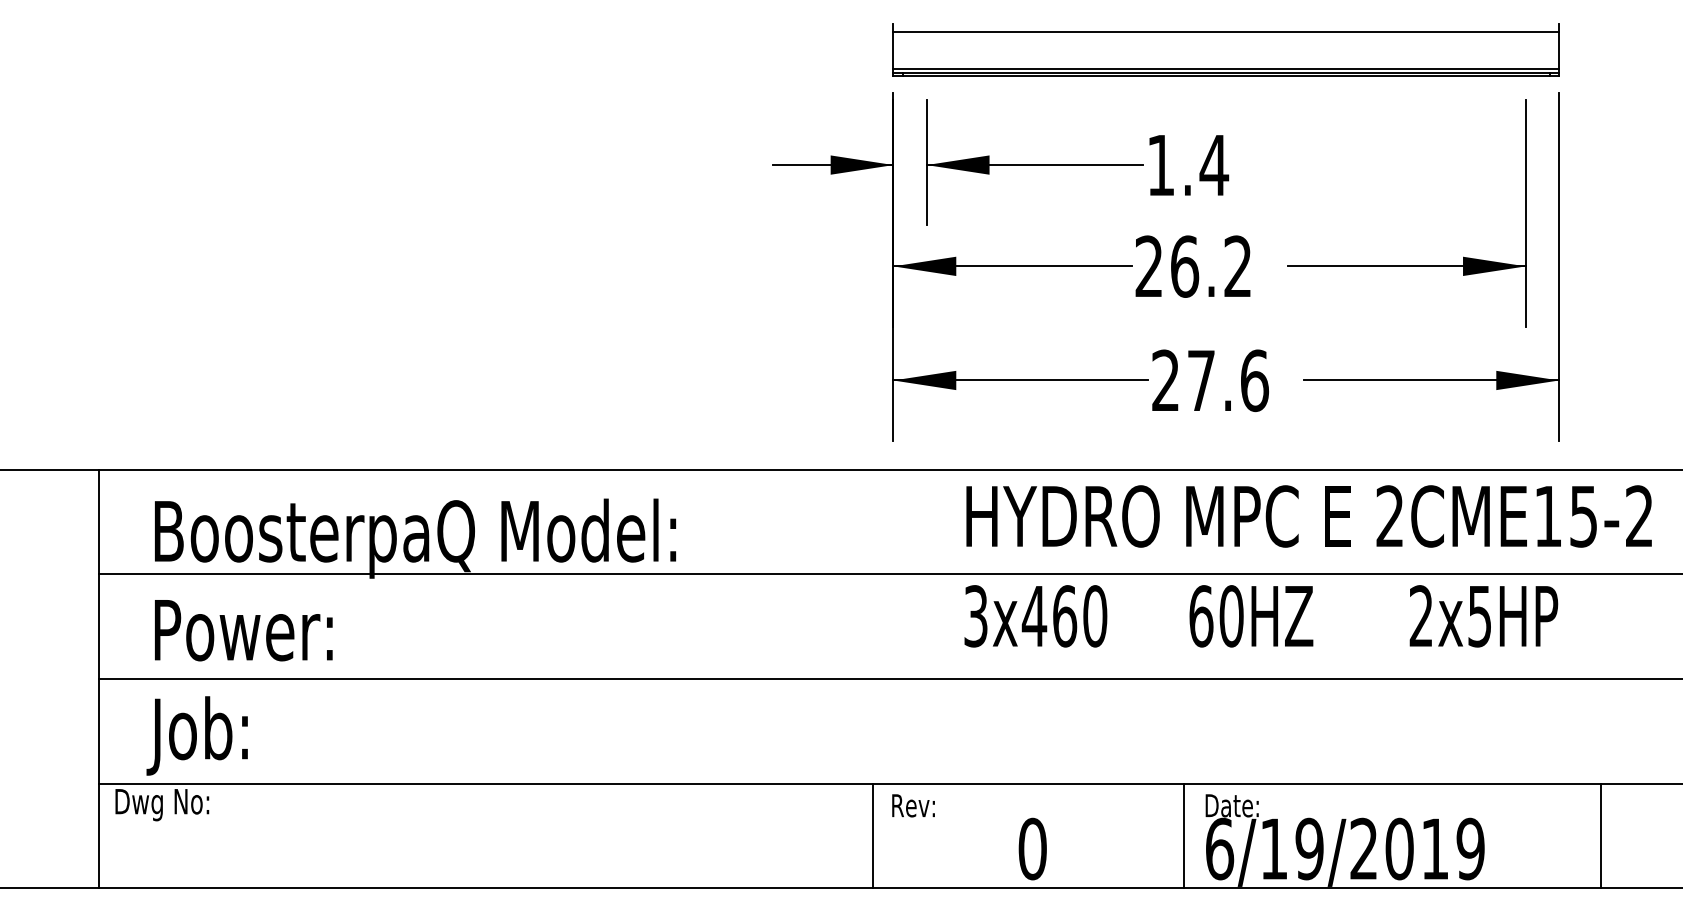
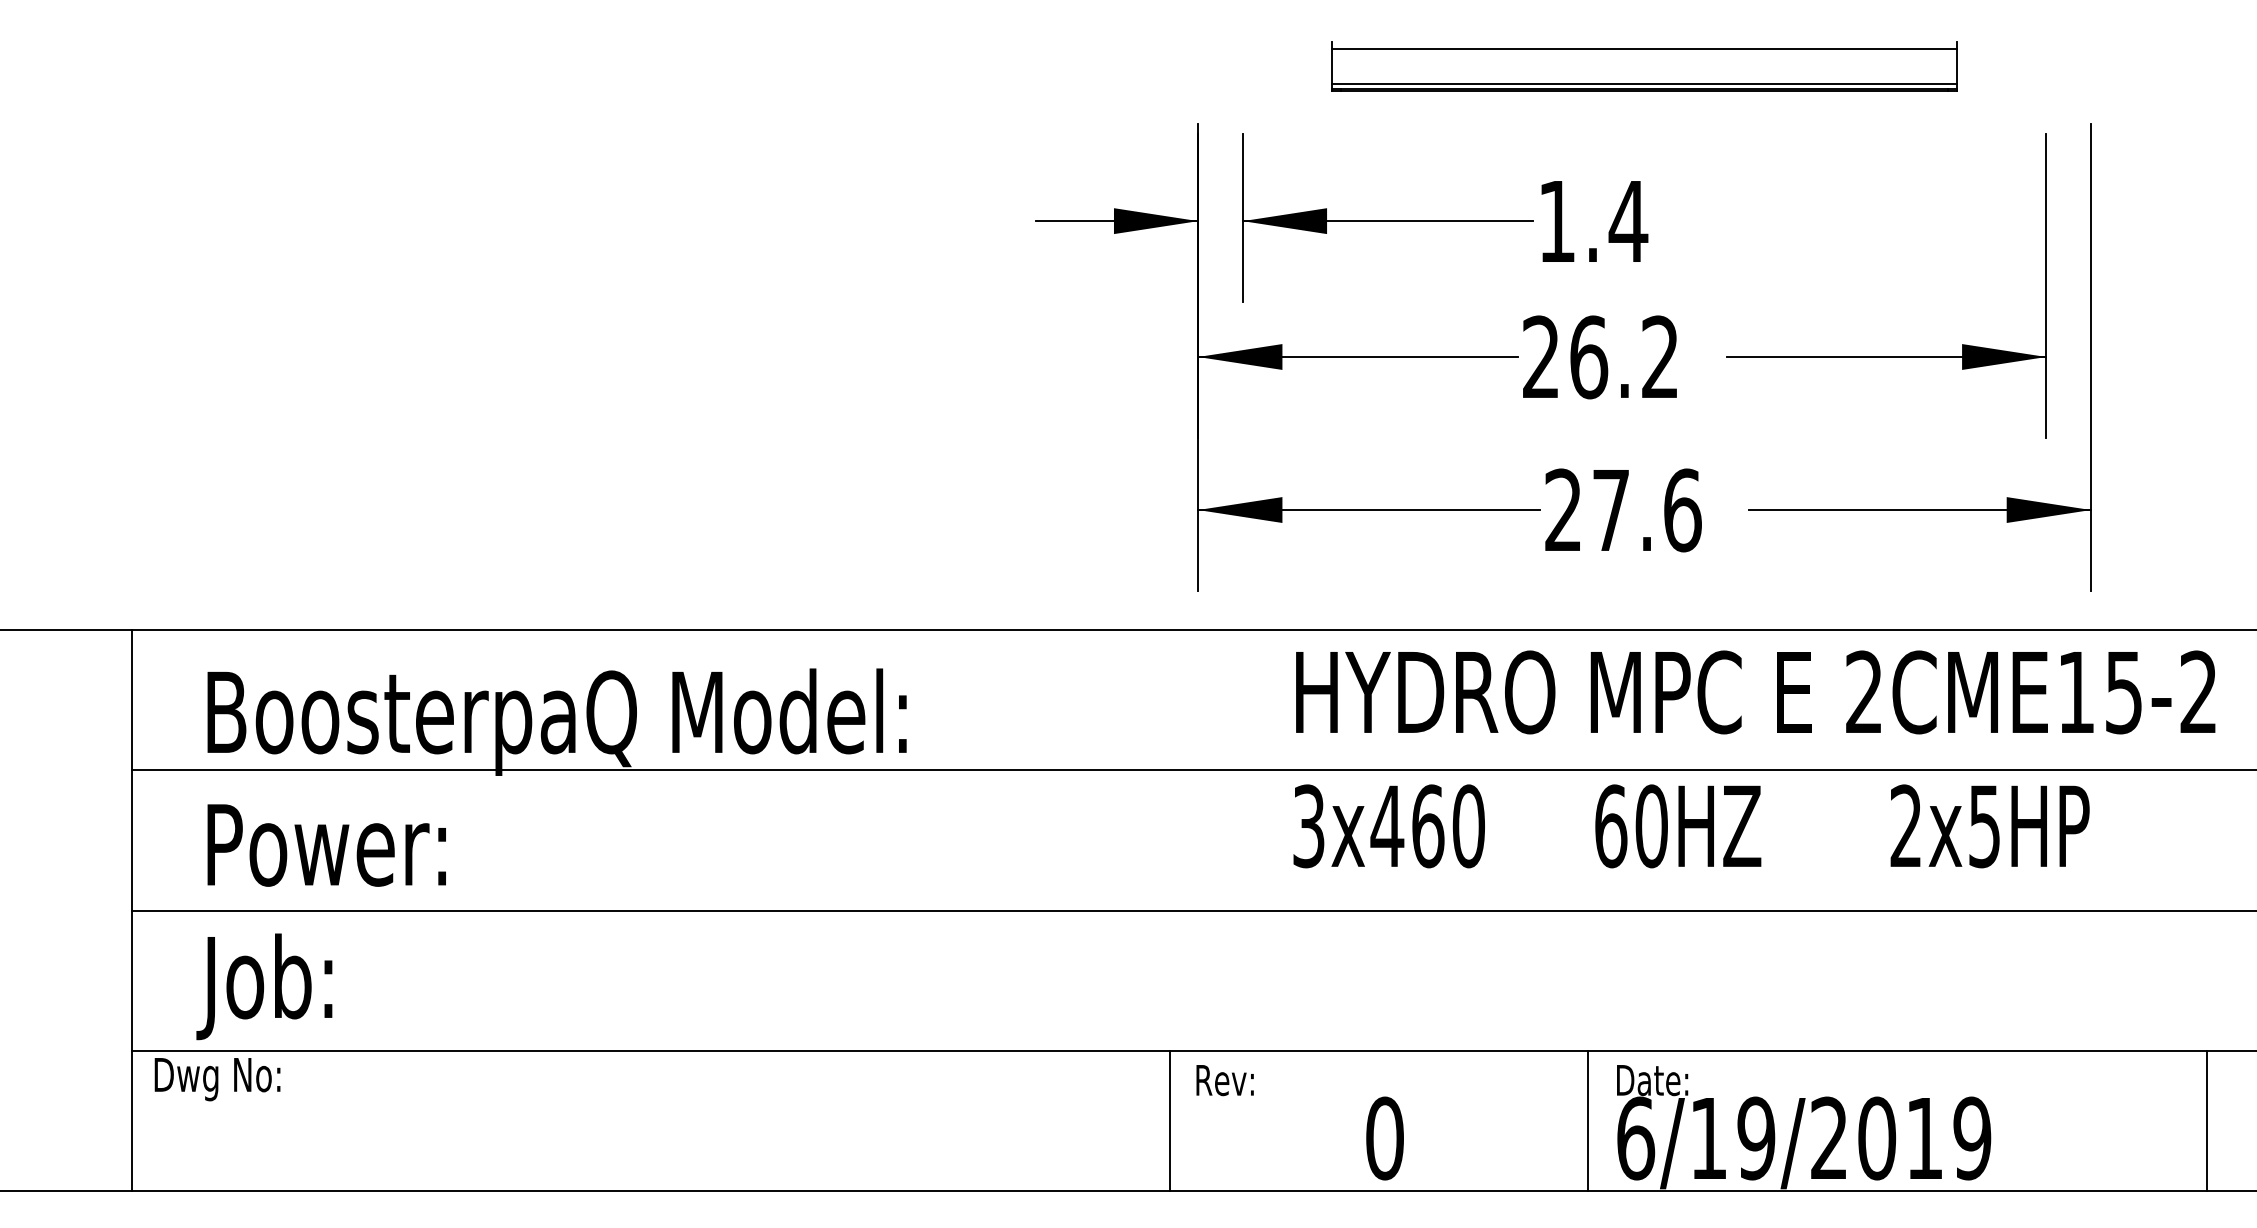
part: (1225, 49) -> (1643, 66), size x0.7
line: (1600, 835) -> (2206, 1120), moved

